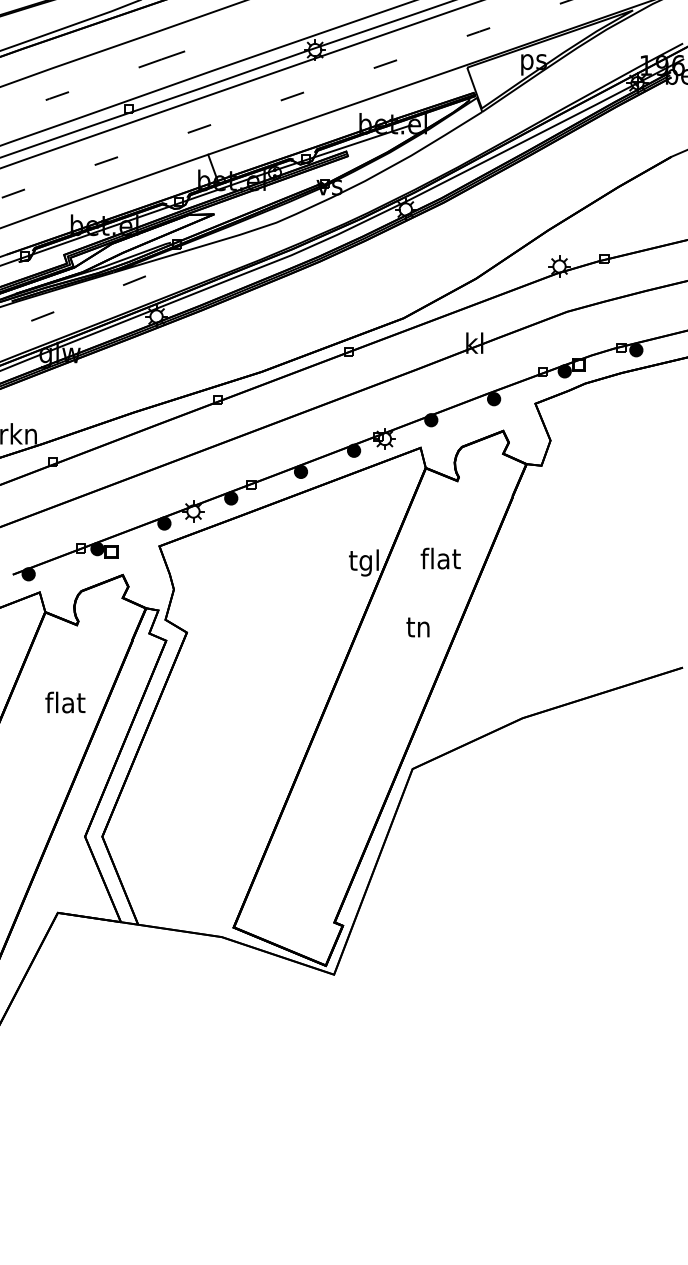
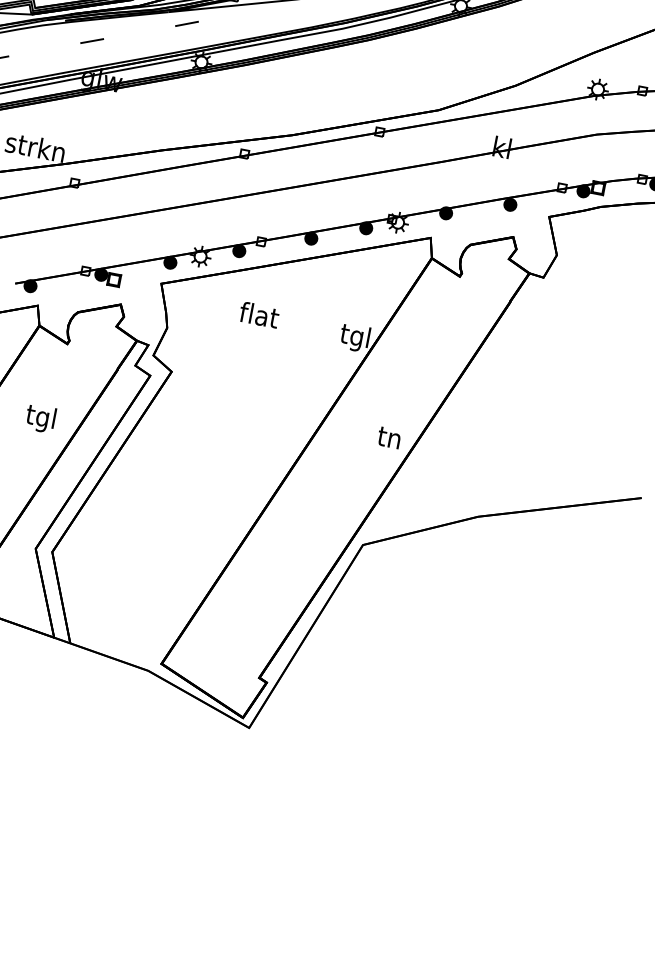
text: (440, 558) -> (259, 314), moved
text: (417, 627) -> (388, 437), moved
text: (65, 704) -> (41, 418), flat -> tgl

